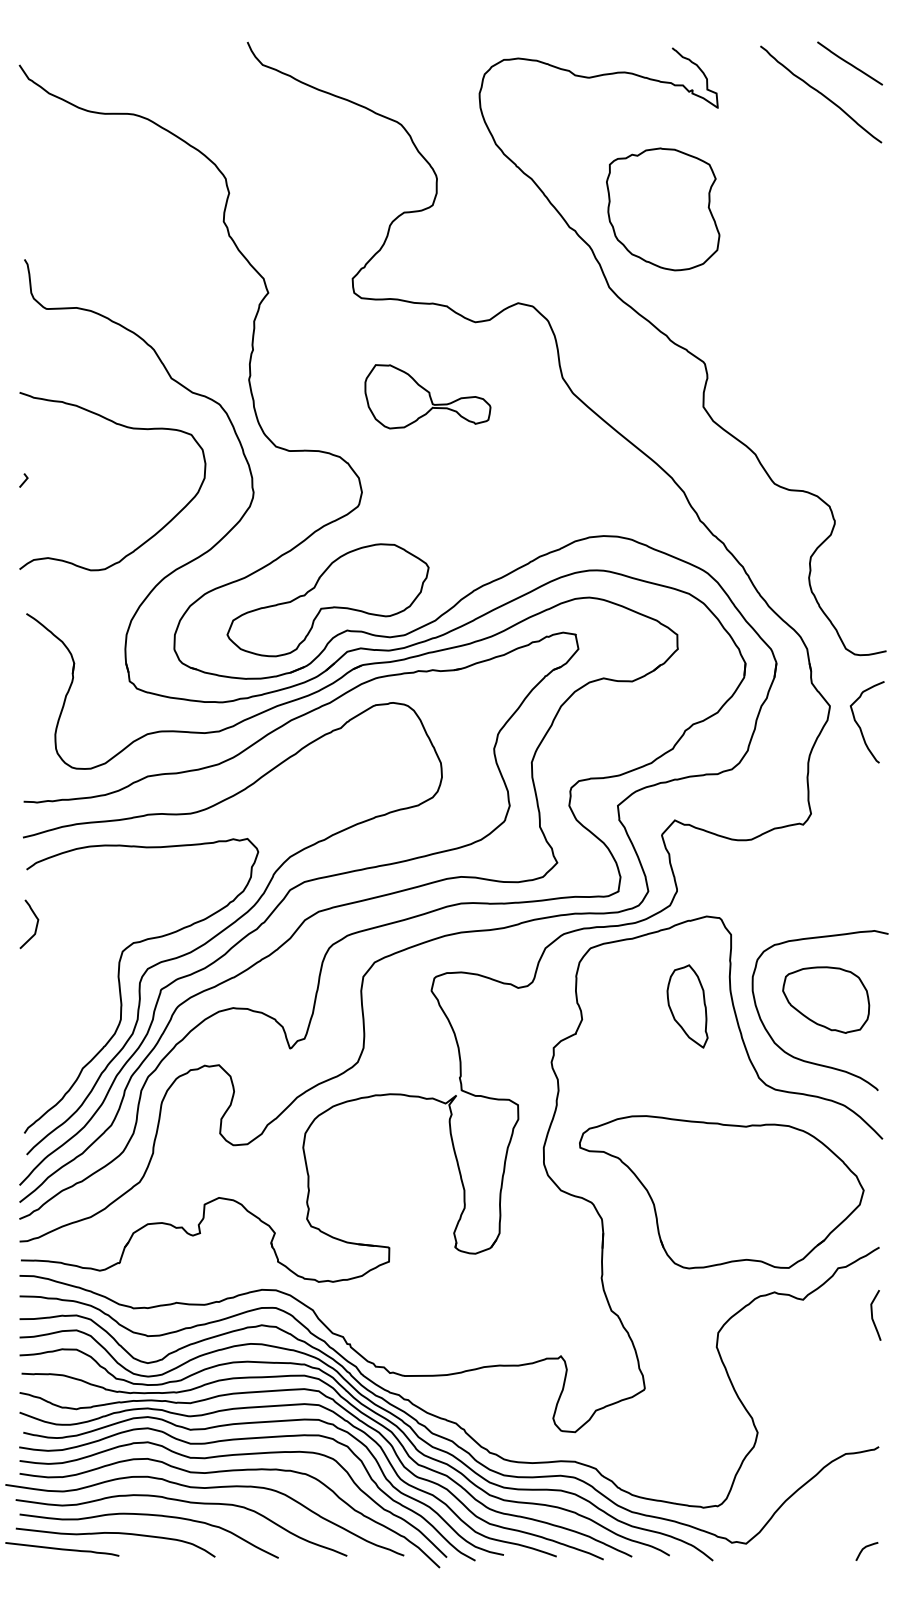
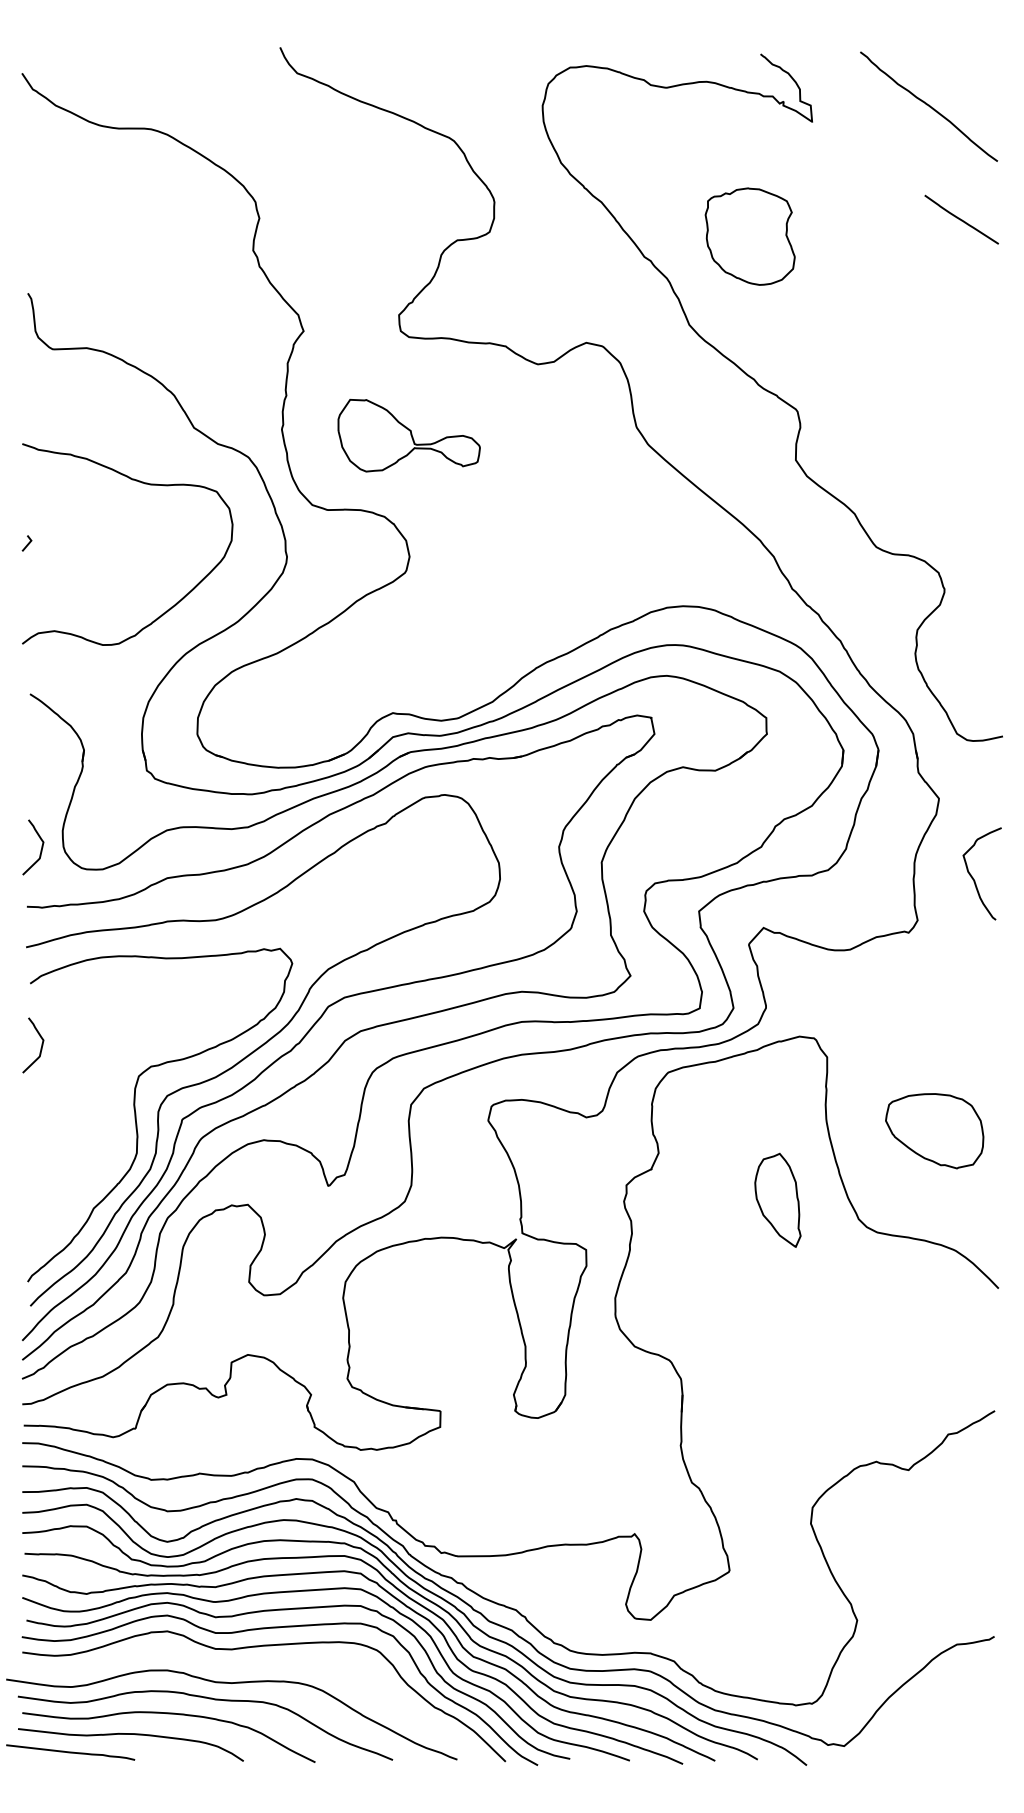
line: (849, 63) -> (961, 219), moved
part: (662, 209) -> (749, 236), size x0.7
part: (427, 396) -> (408, 435), moved
part: (327, 599) -> (370, 678), removed
curve: (859, 725) -> (973, 877), moved
curve: (35, 751) -> (40, 850), added
part: (687, 1005) -> (777, 1199), moved
curve: (798, 1057) -> (903, 1196), removed
part: (721, 1192) -> (816, 1348), removed
line: (872, 1315) -> (987, 1487), removed
curve: (222, 1472) -> (251, 1665), removed
curve: (864, 1548) -> (978, 1751), removed

